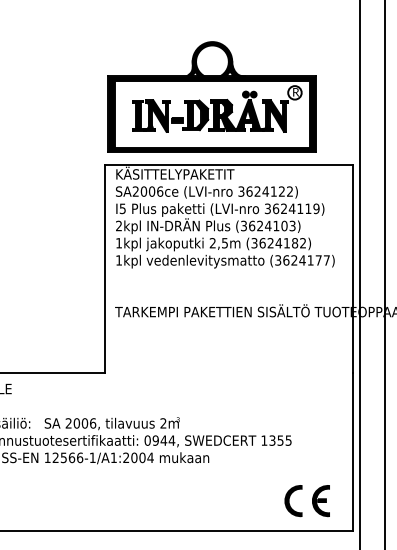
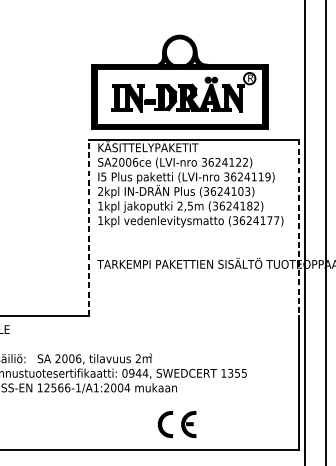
line: (105, 268) -> (89, 227), solid -> dashed
line: (353, 269) -> (299, 228), solid -> dashed
part: (306, 501) -> (176, 424), moved

